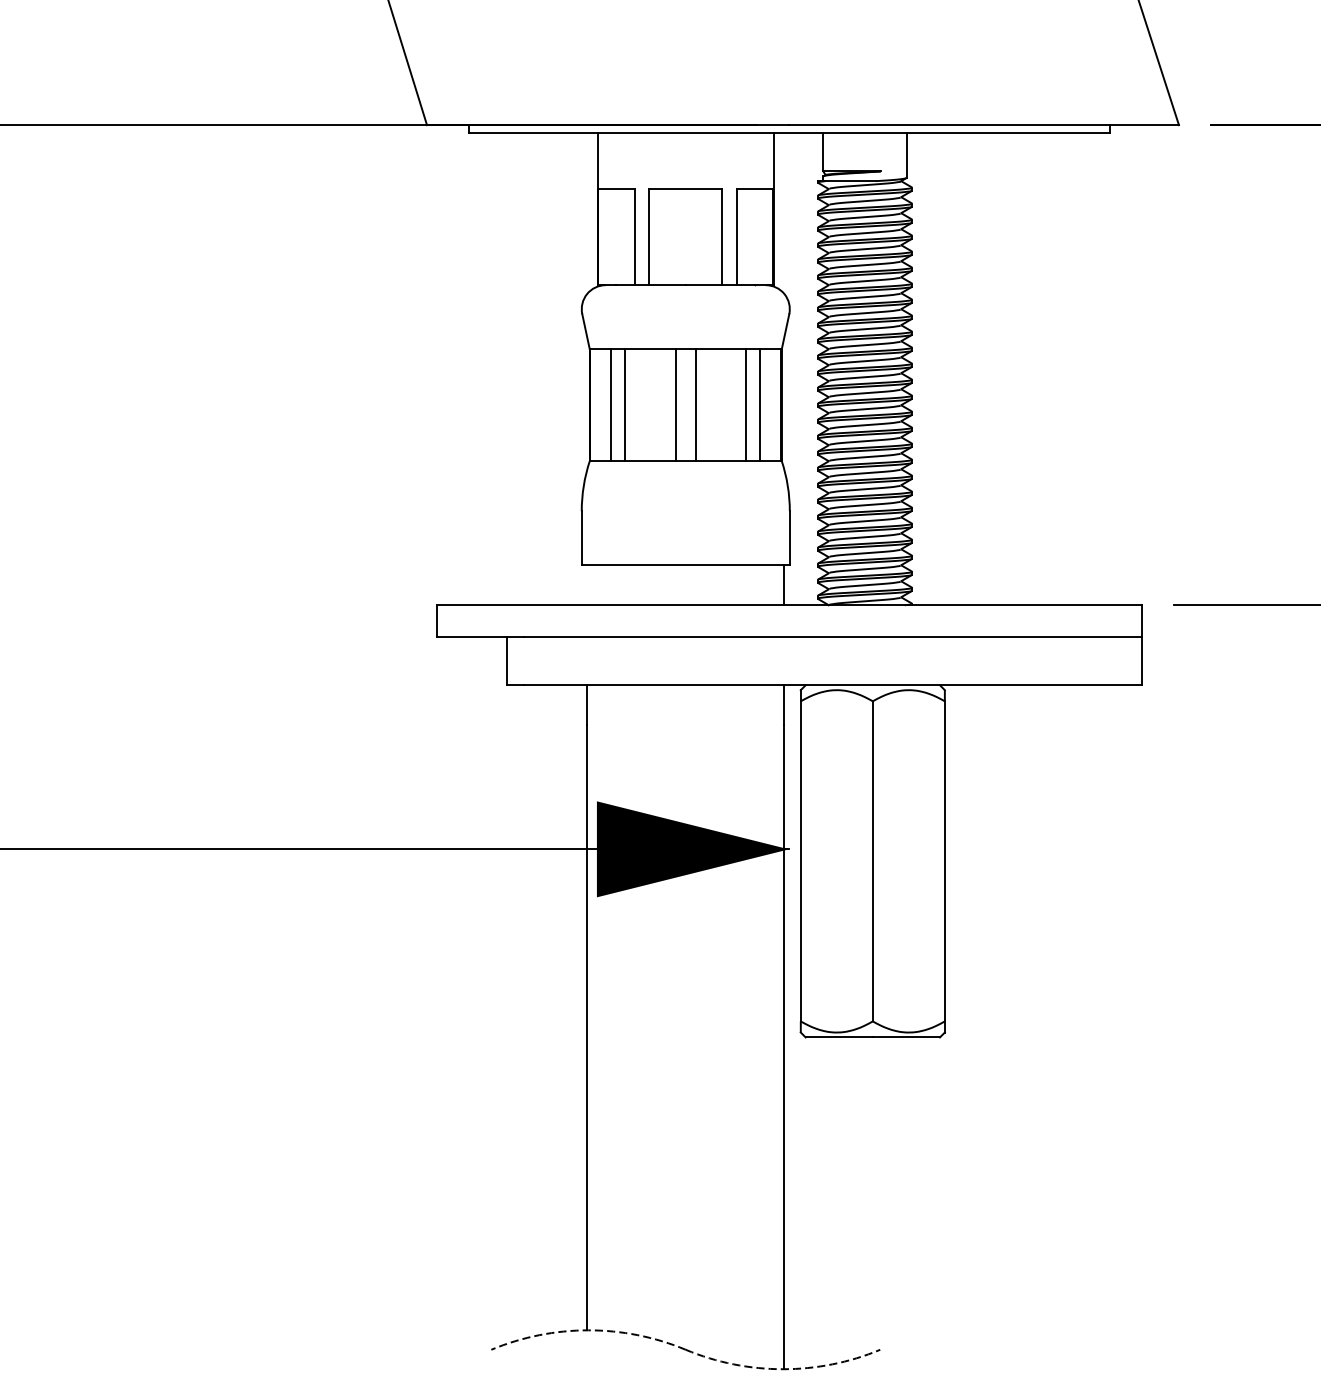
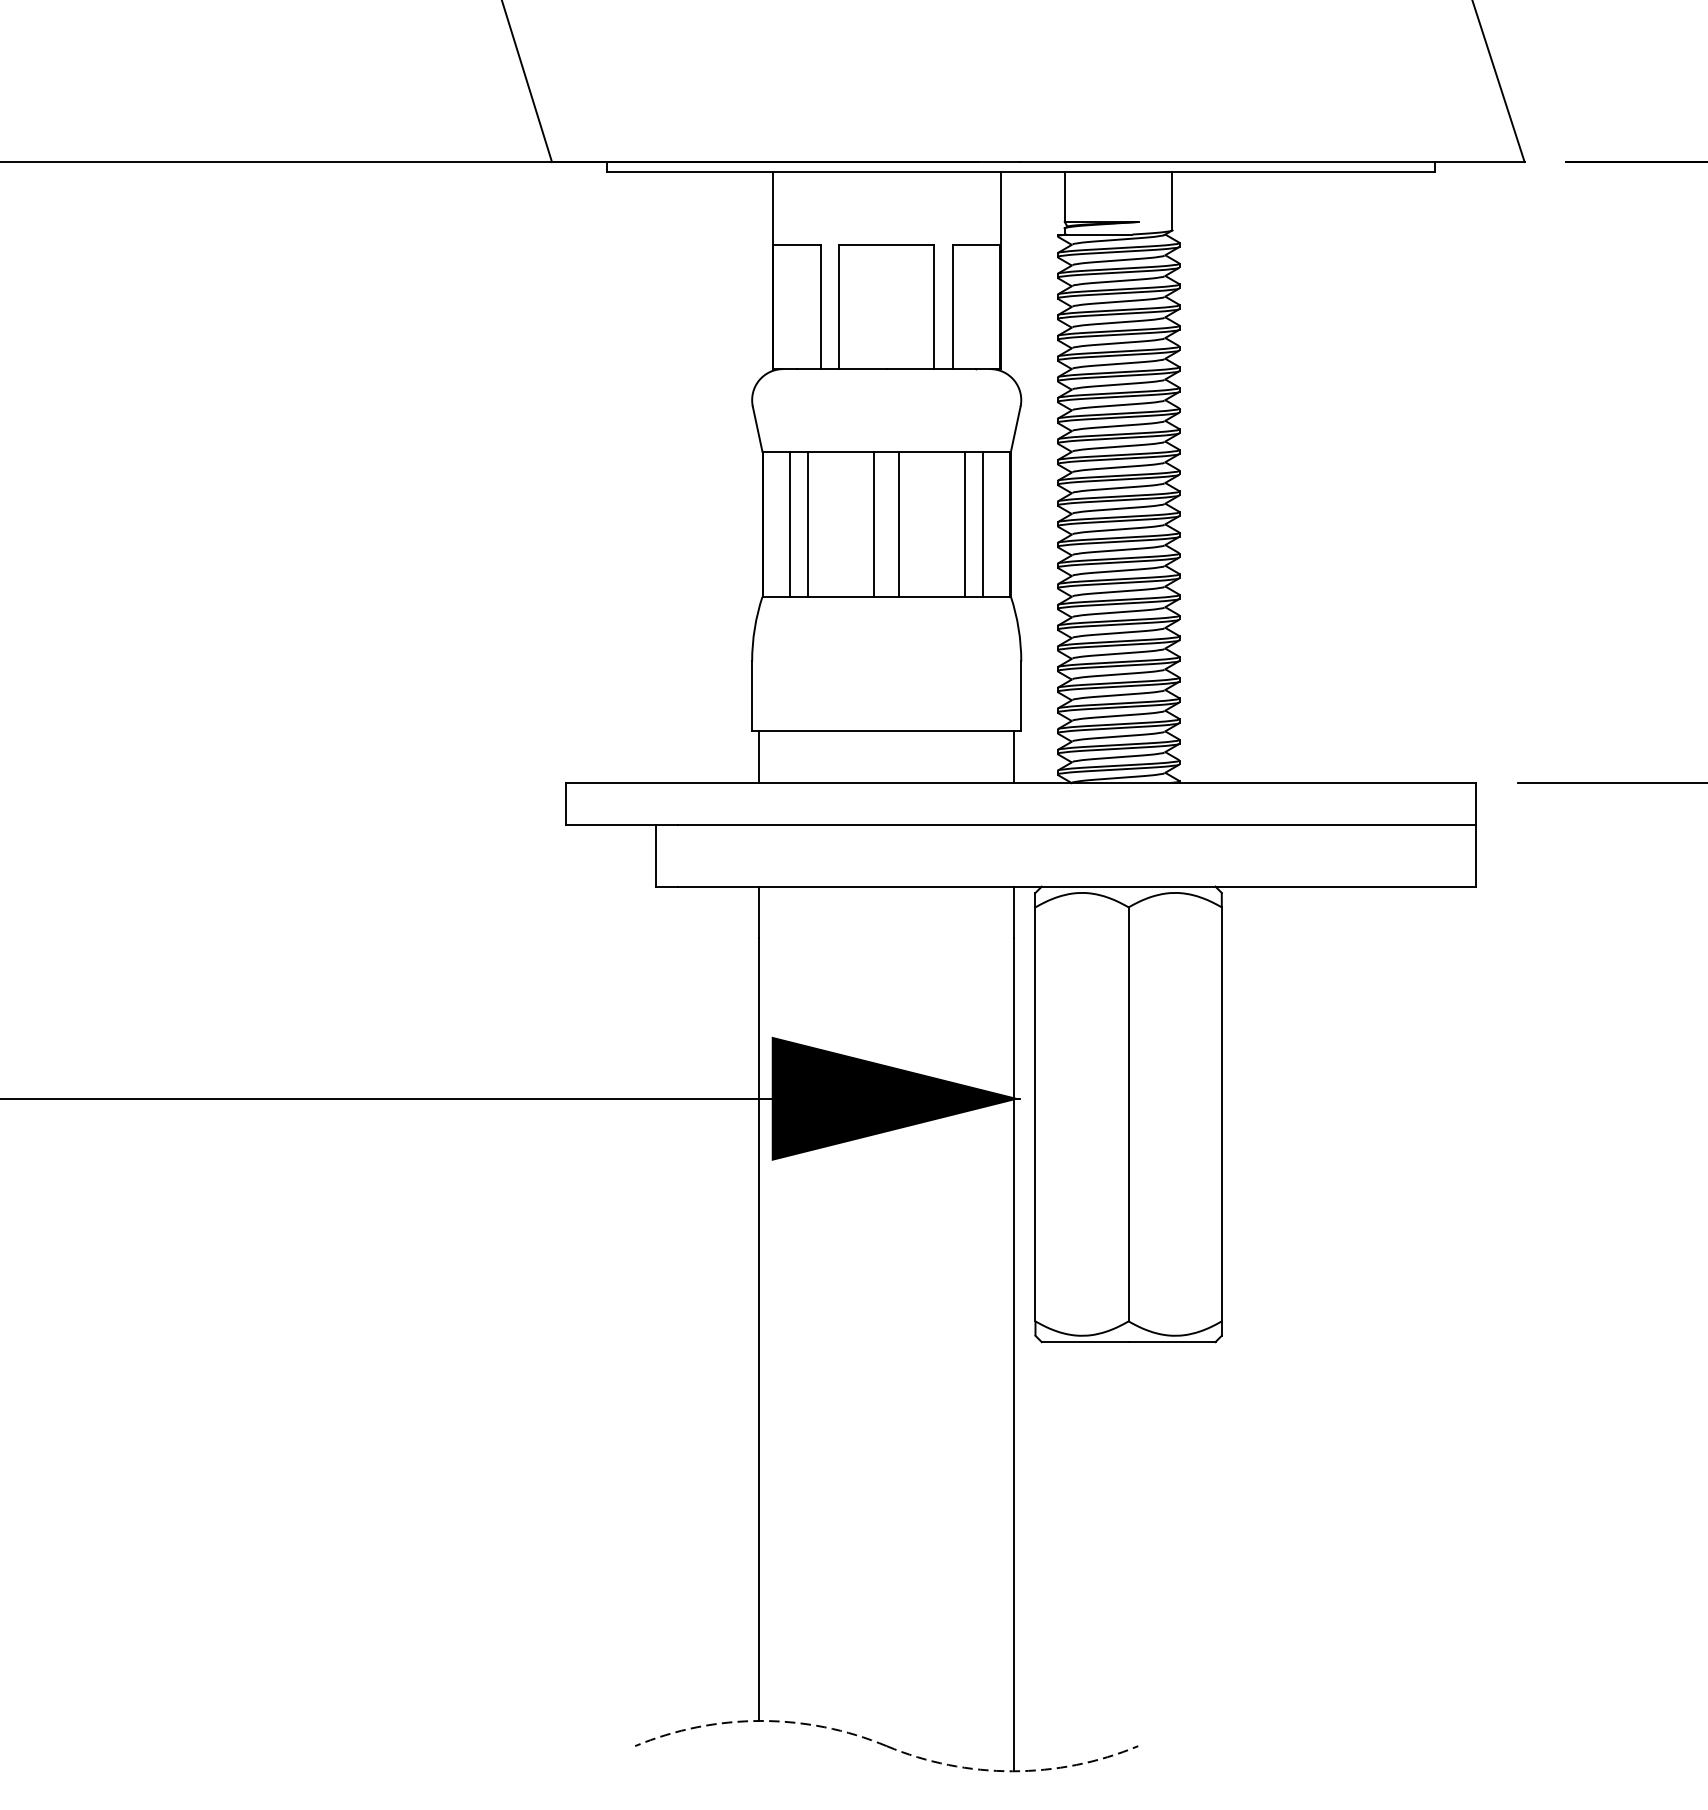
line: (587, 585) -> (759, 757), added

